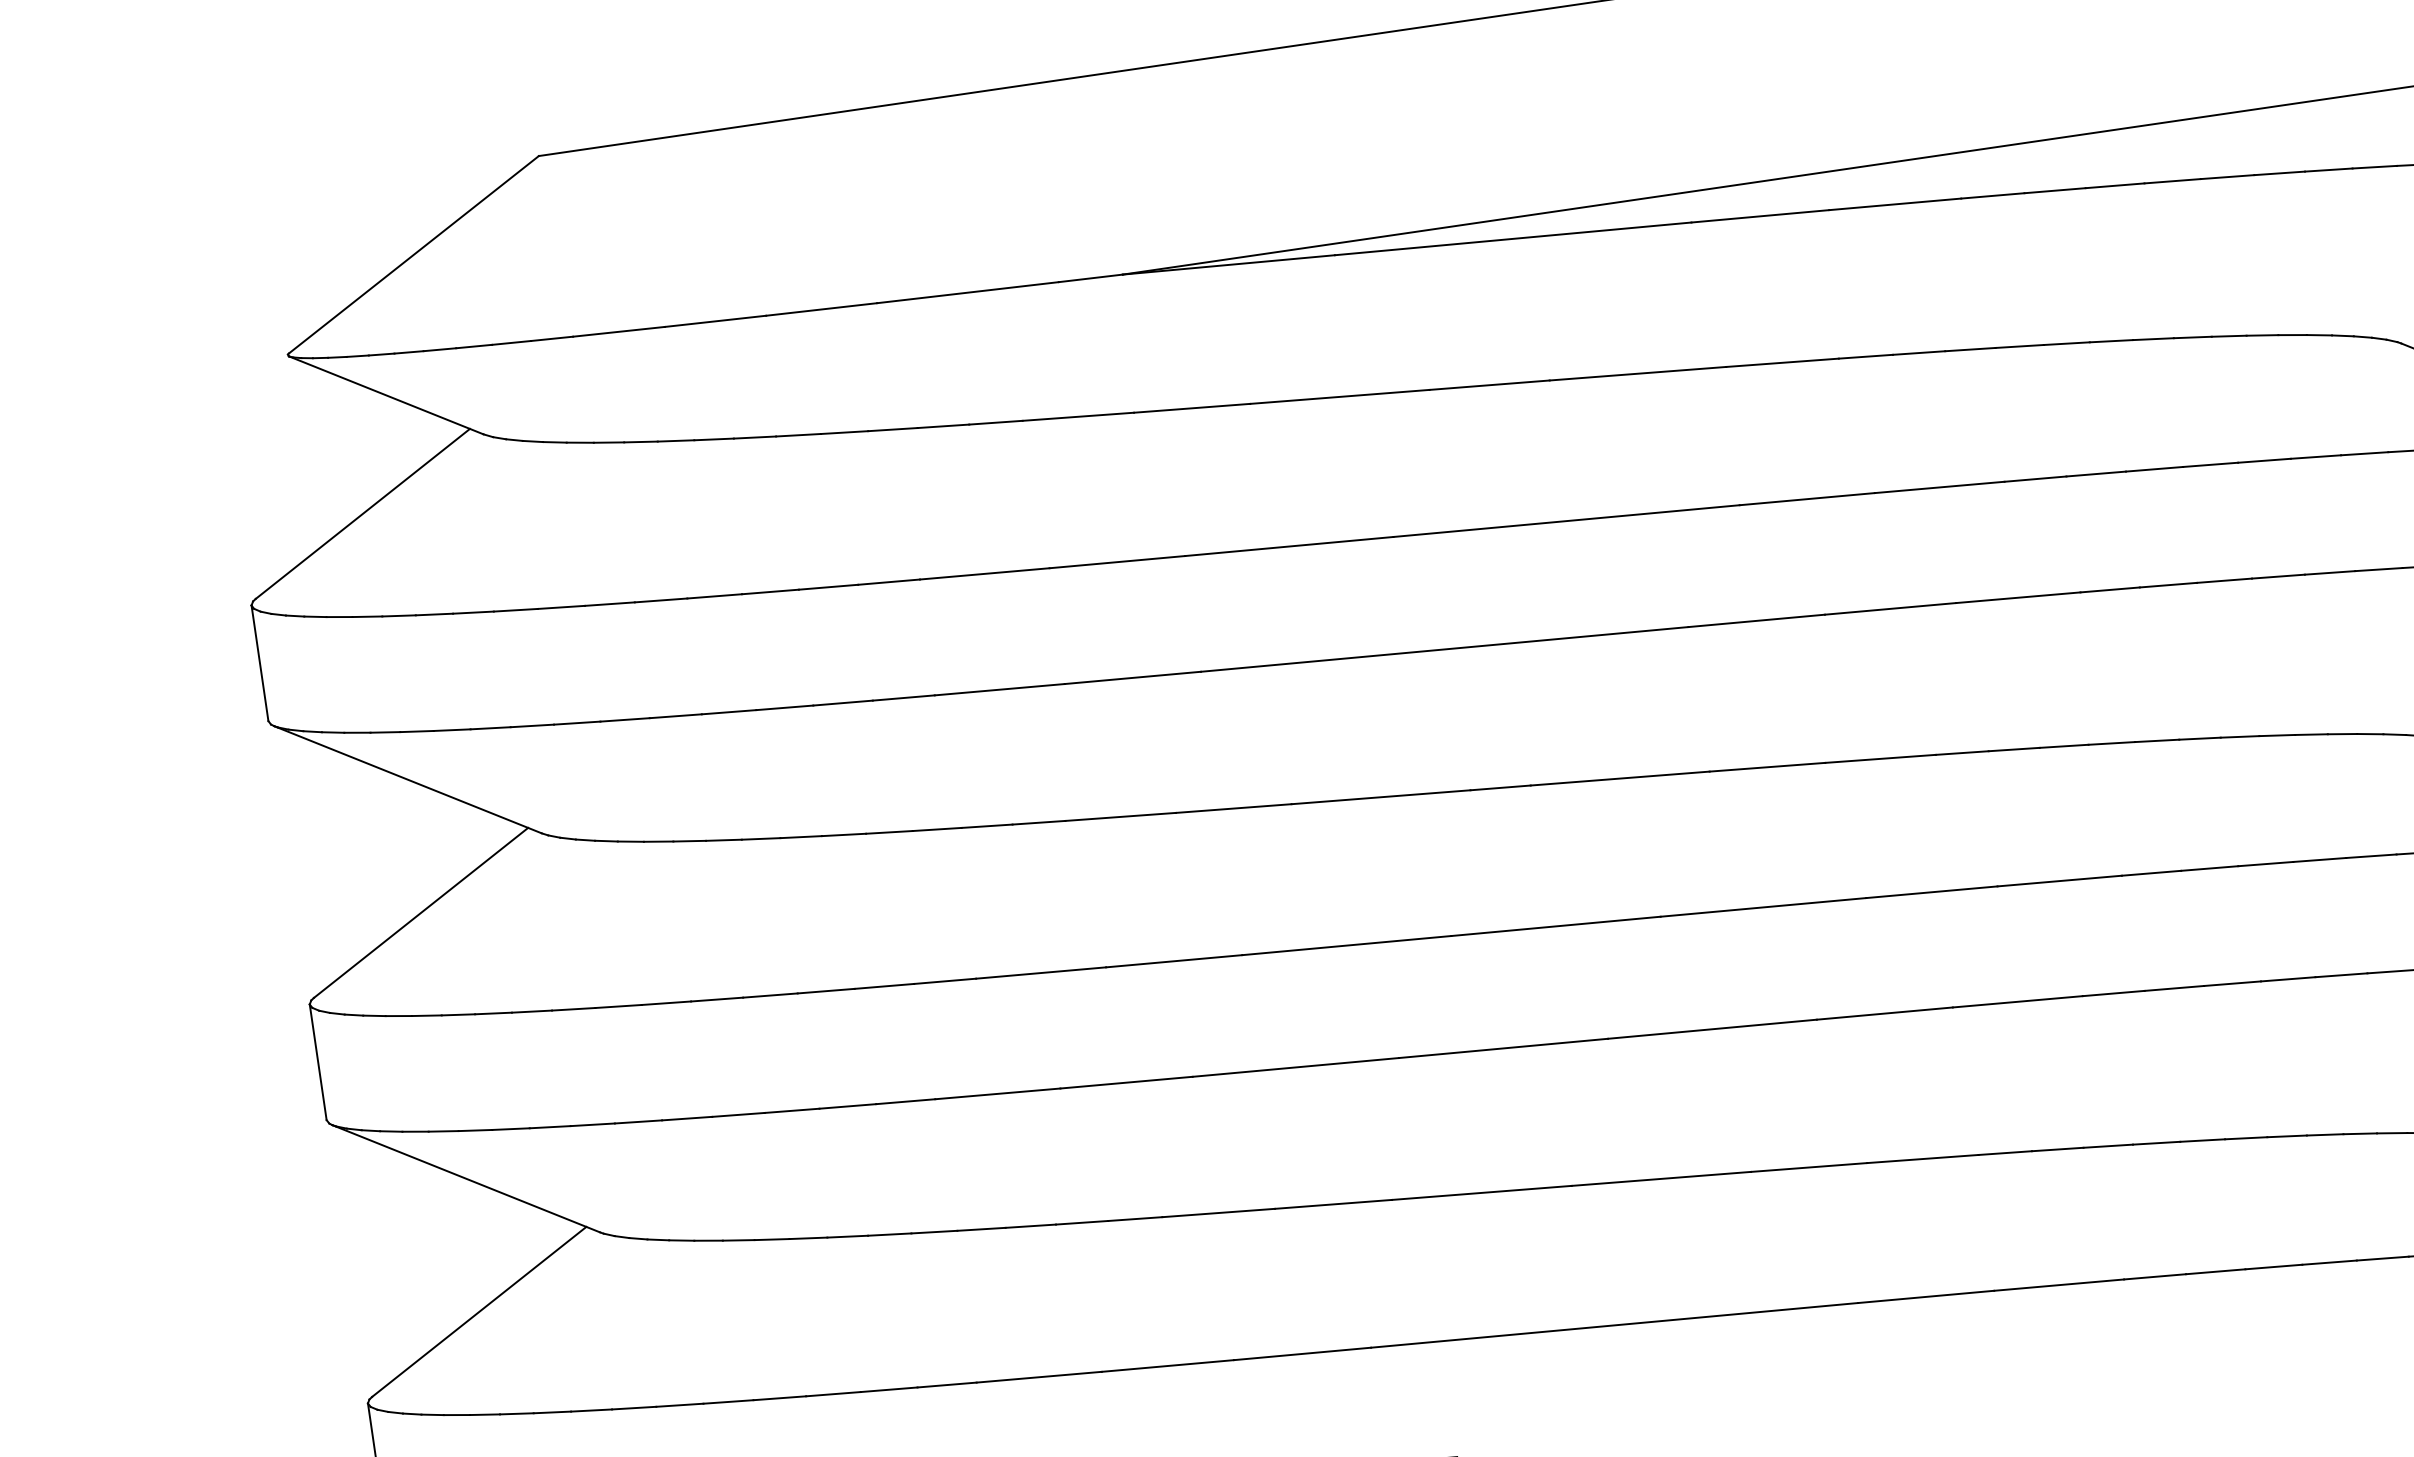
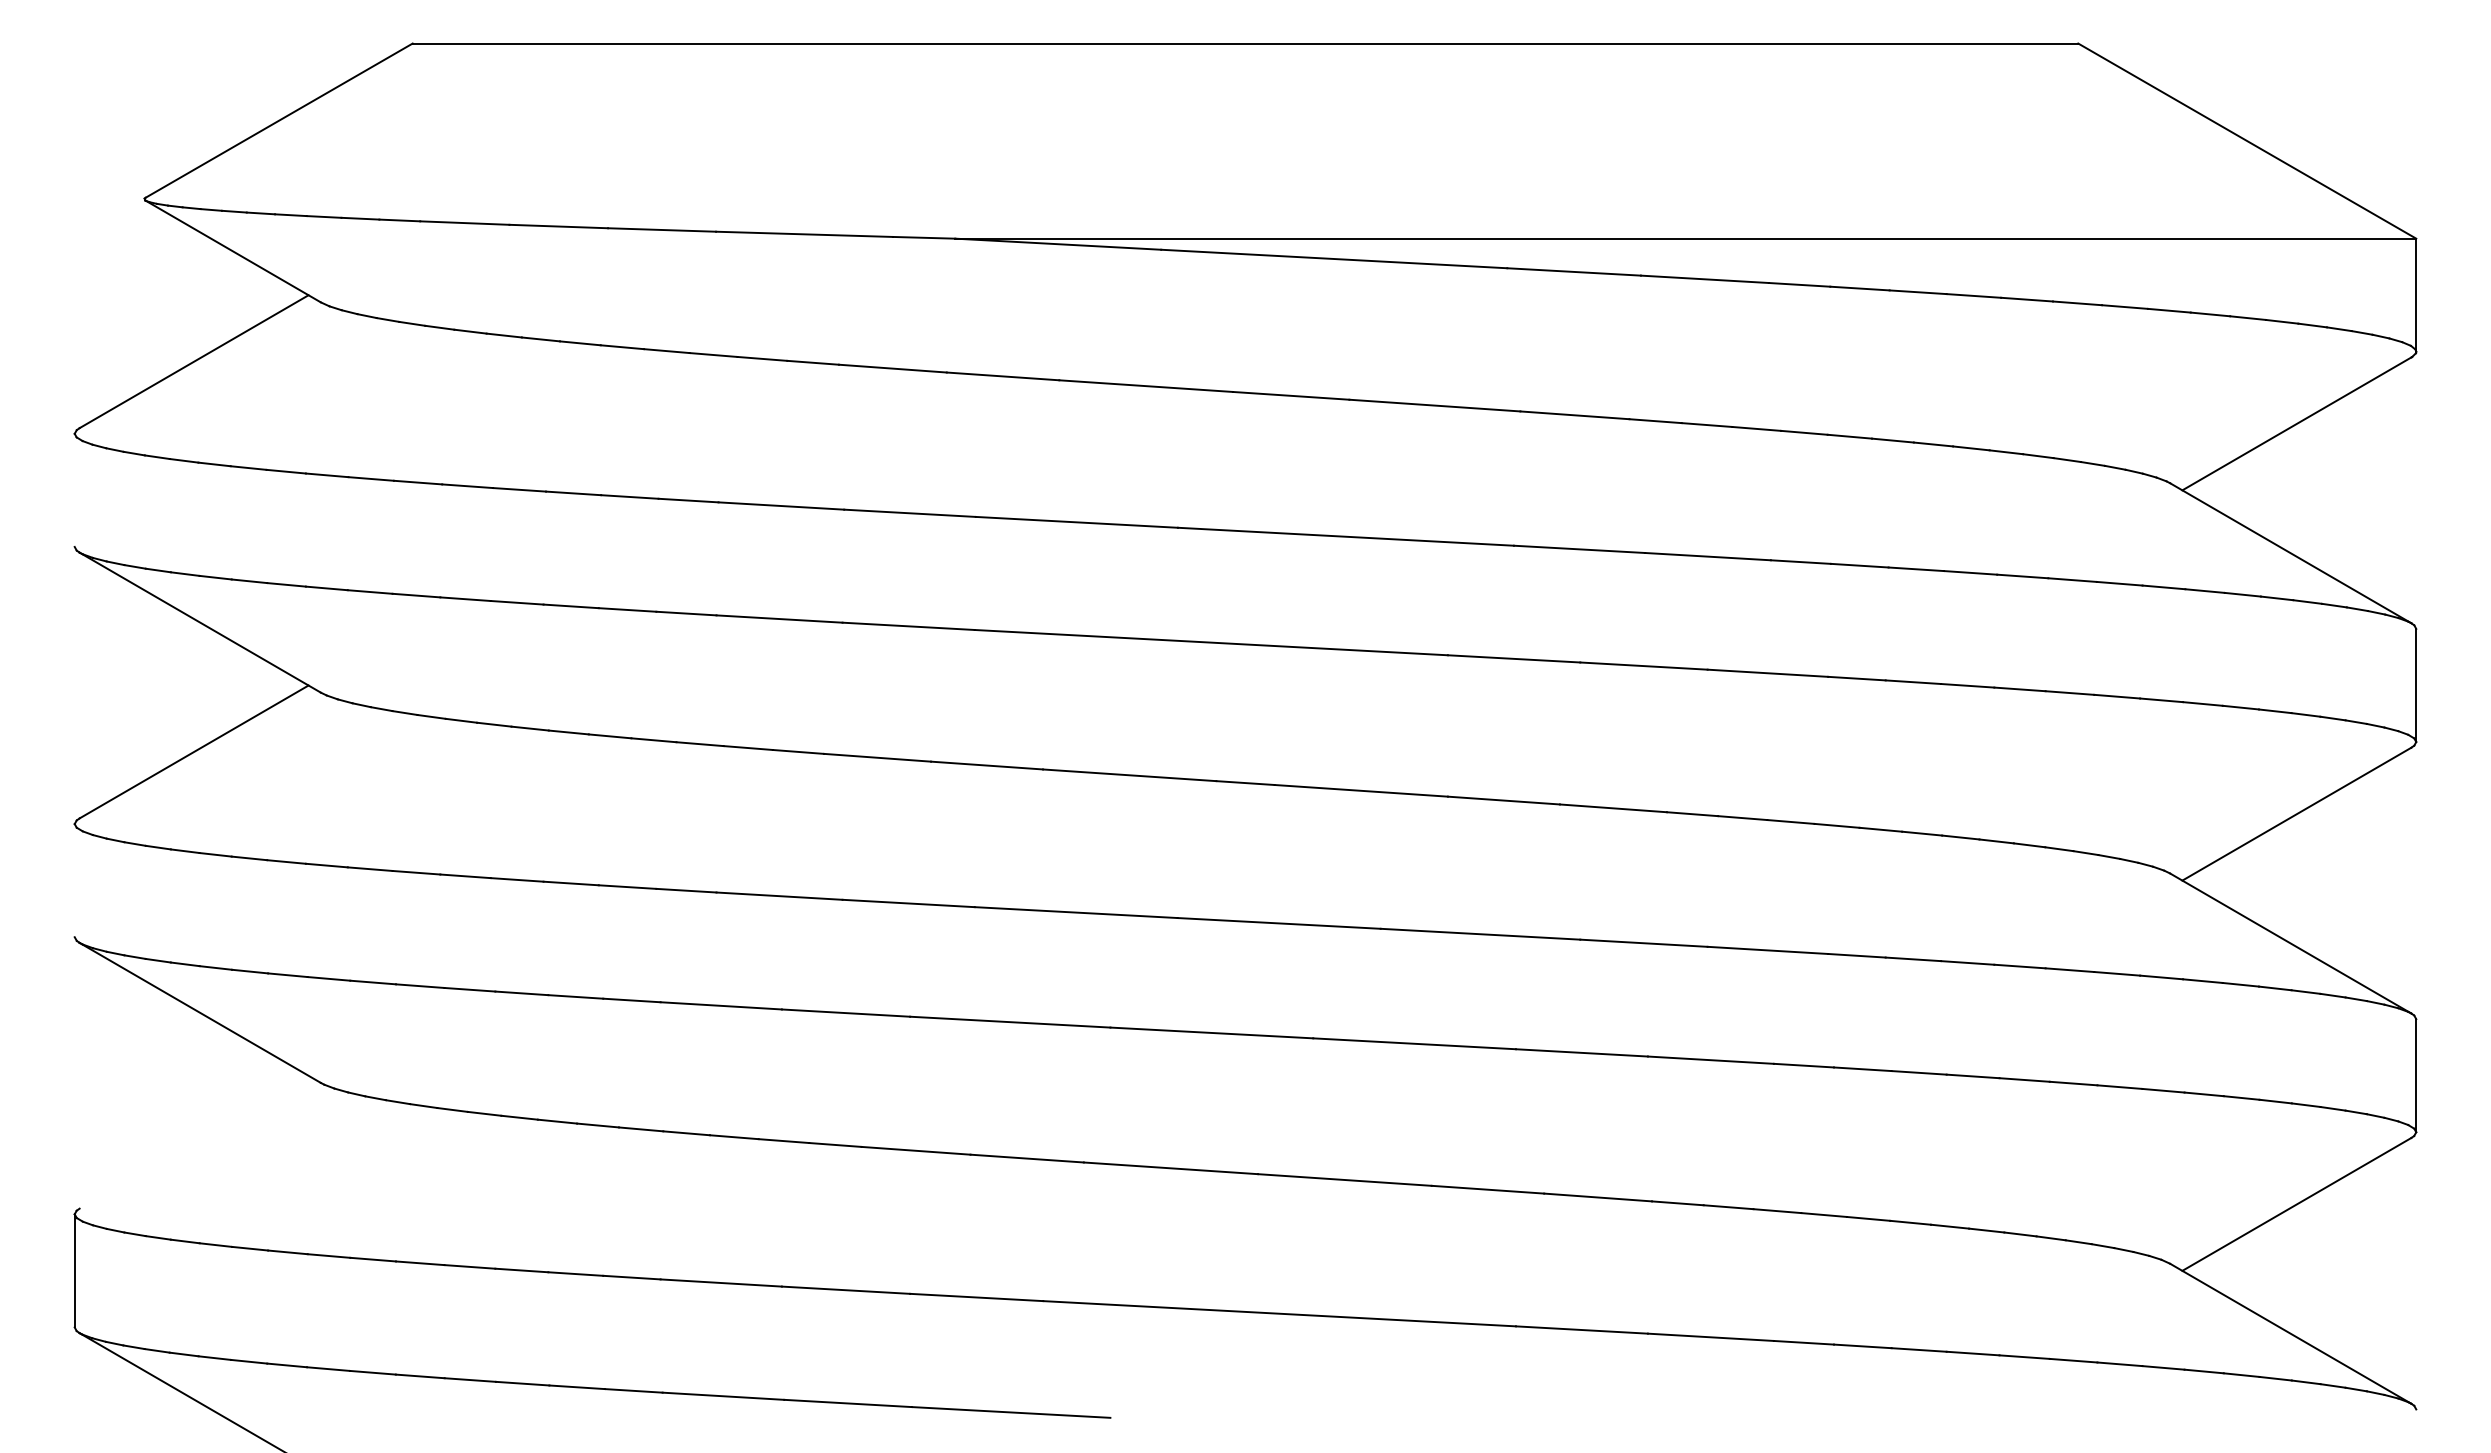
line: (259, 662) -> (74, 489), removed
line: (317, 1062) -> (74, 880), removed
line: (478, 1311) -> (193, 1141), removed

